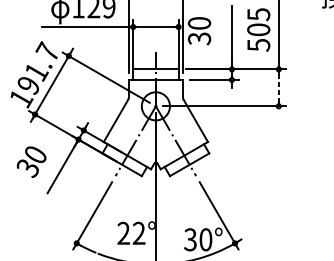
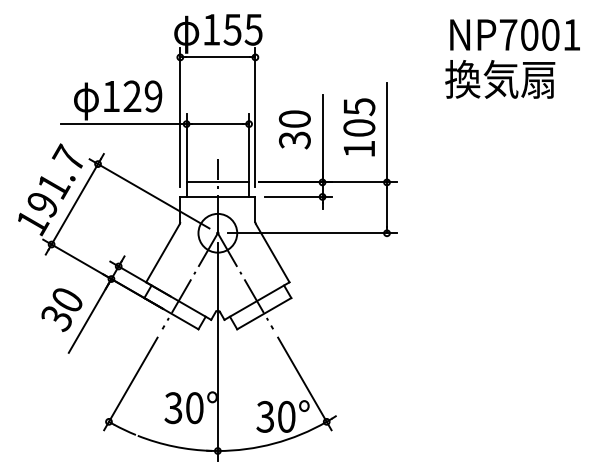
text: (199, 30) -> (294, 129), moved
text: (258, 45) -> (359, 149), 505 -> 105
line: (279, 87) -> (387, 207), dashed -> solid
text: (31, 161) -> (61, 309), moved
text: (130, 233) -> (183, 408), 22° -> 30°

